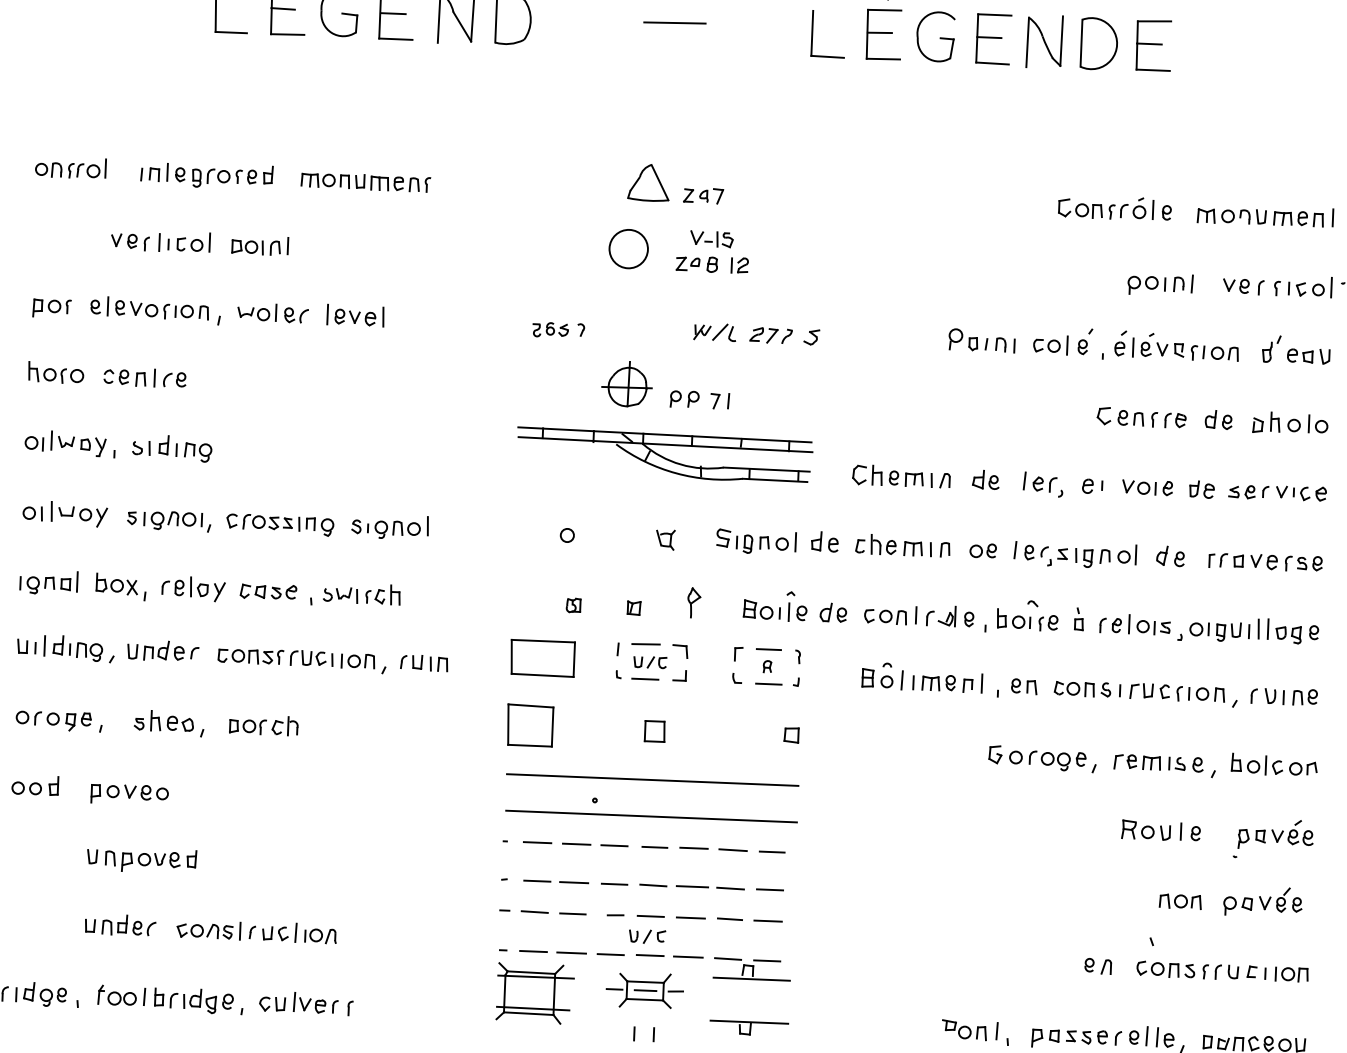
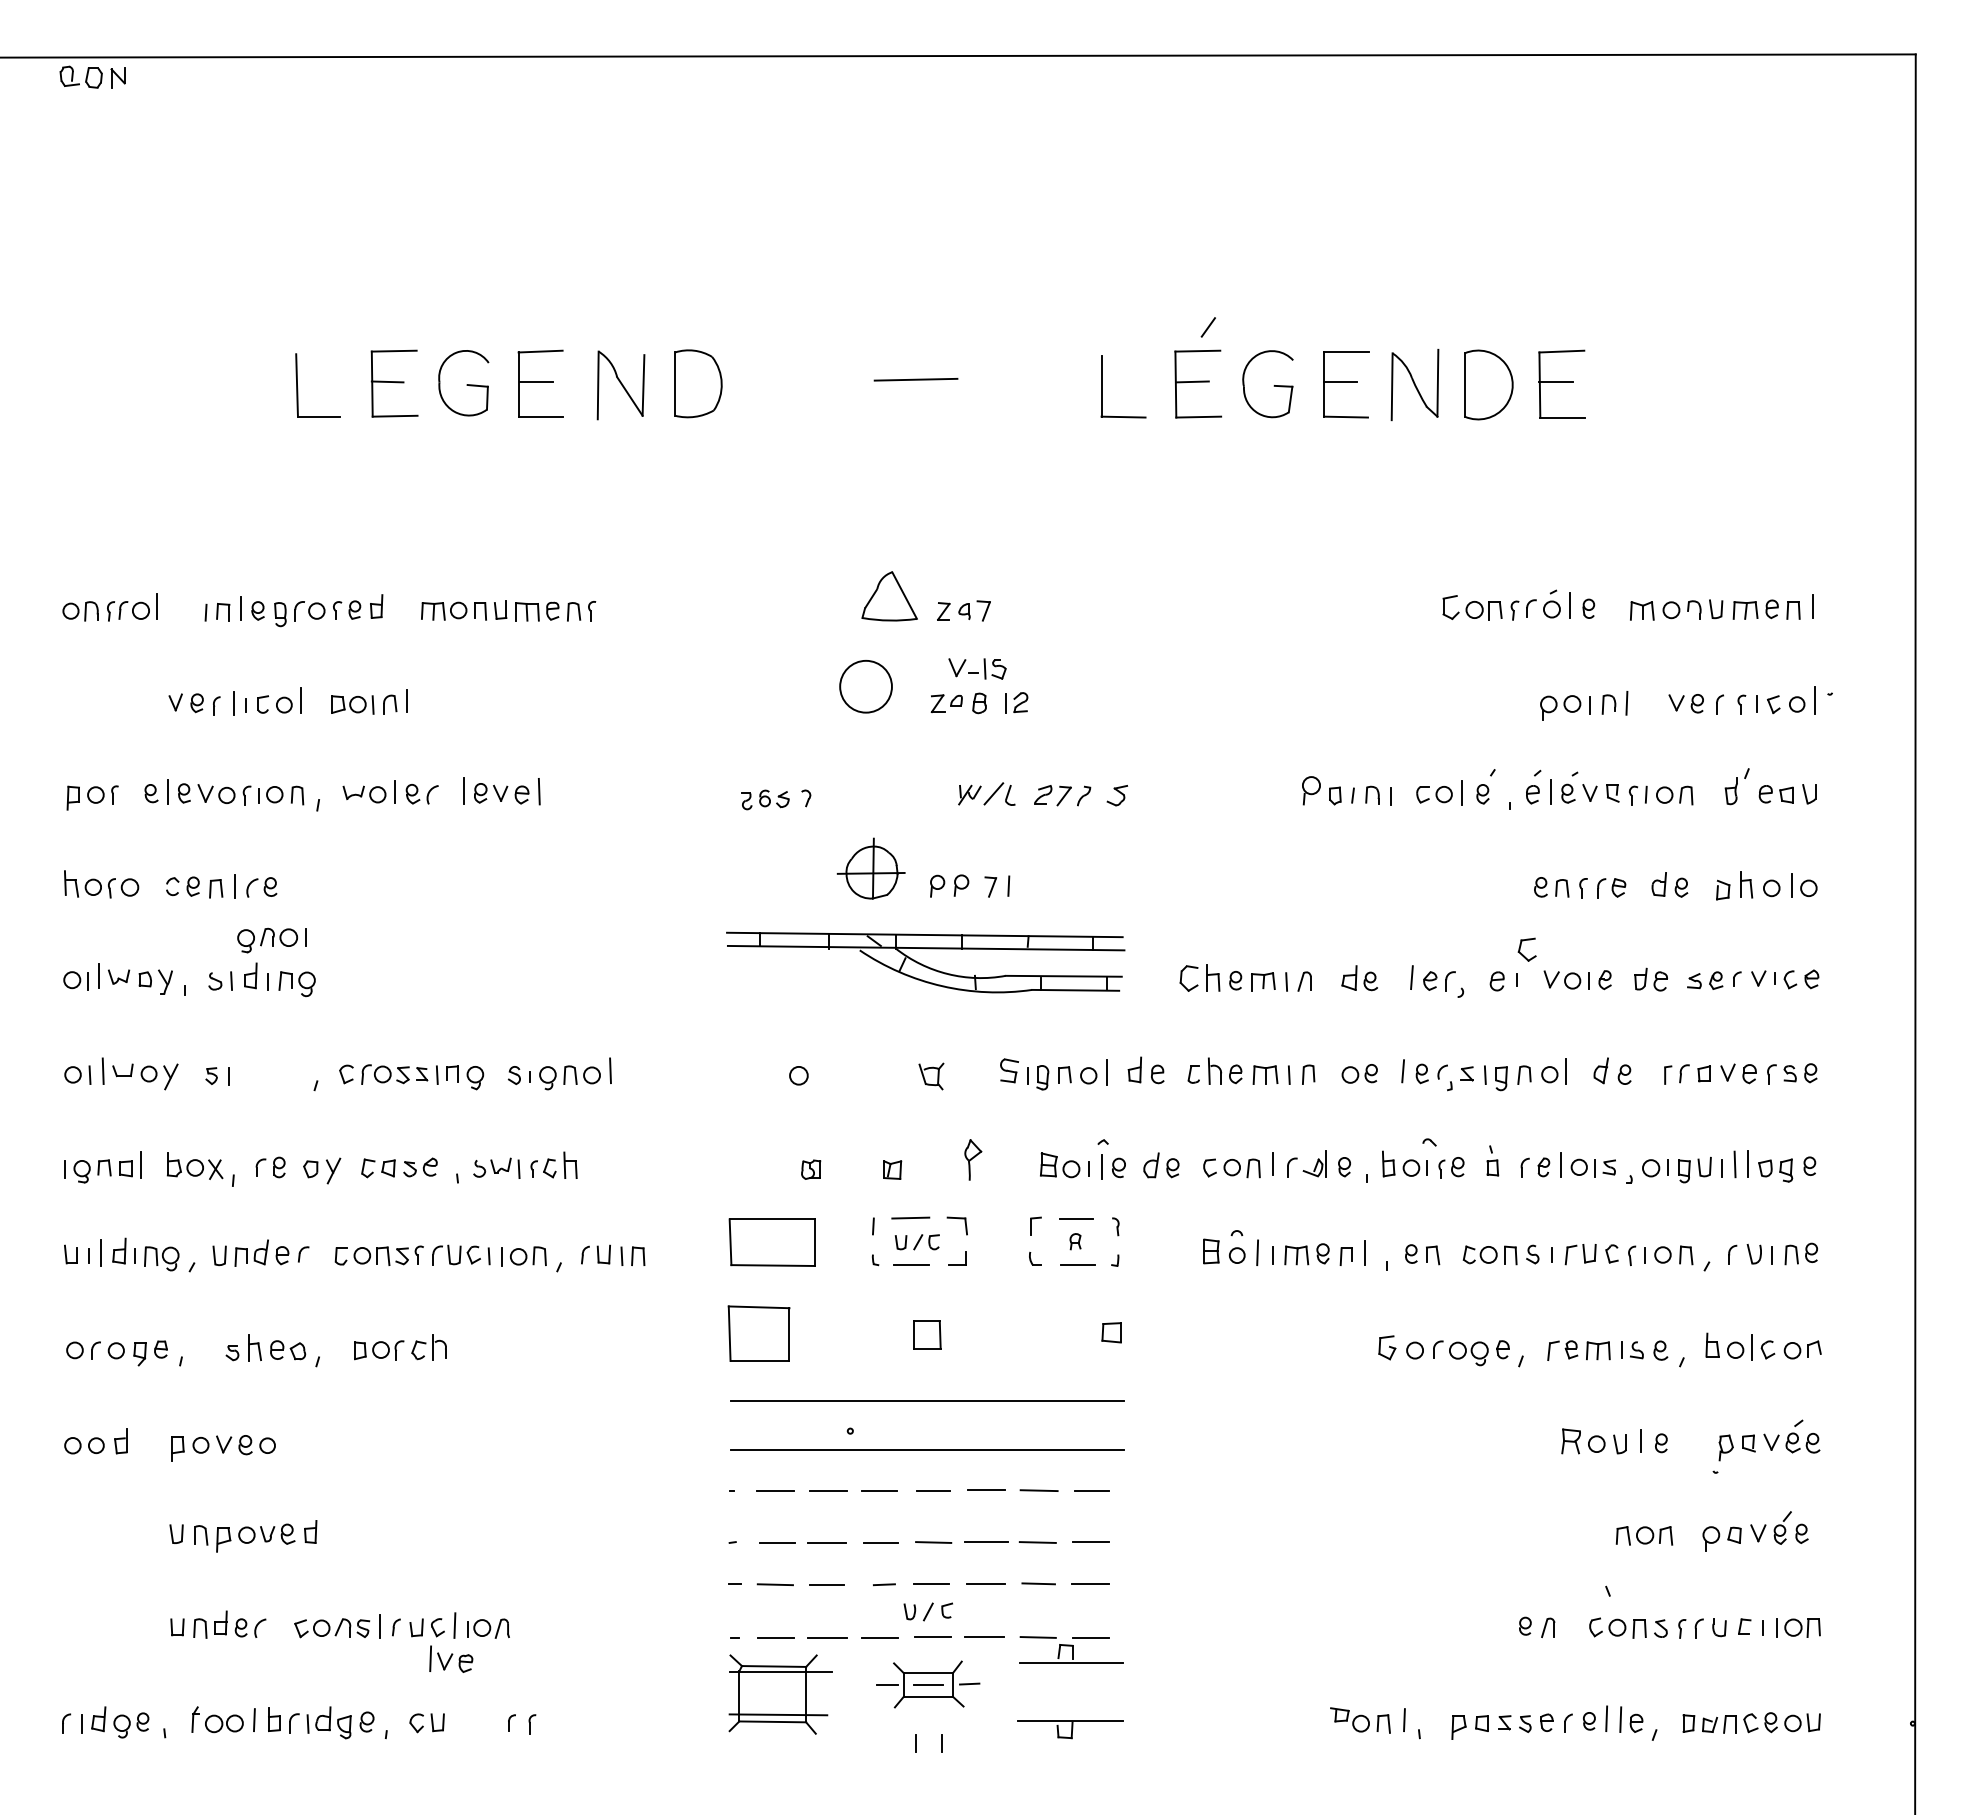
part: (1103, 415) -> (1526, 949), moved
part: (176, 521) -> (271, 940), moved
line: (190, 586) -> (294, 1165), removed
part: (309, 1002) -> (451, 1658), moved

